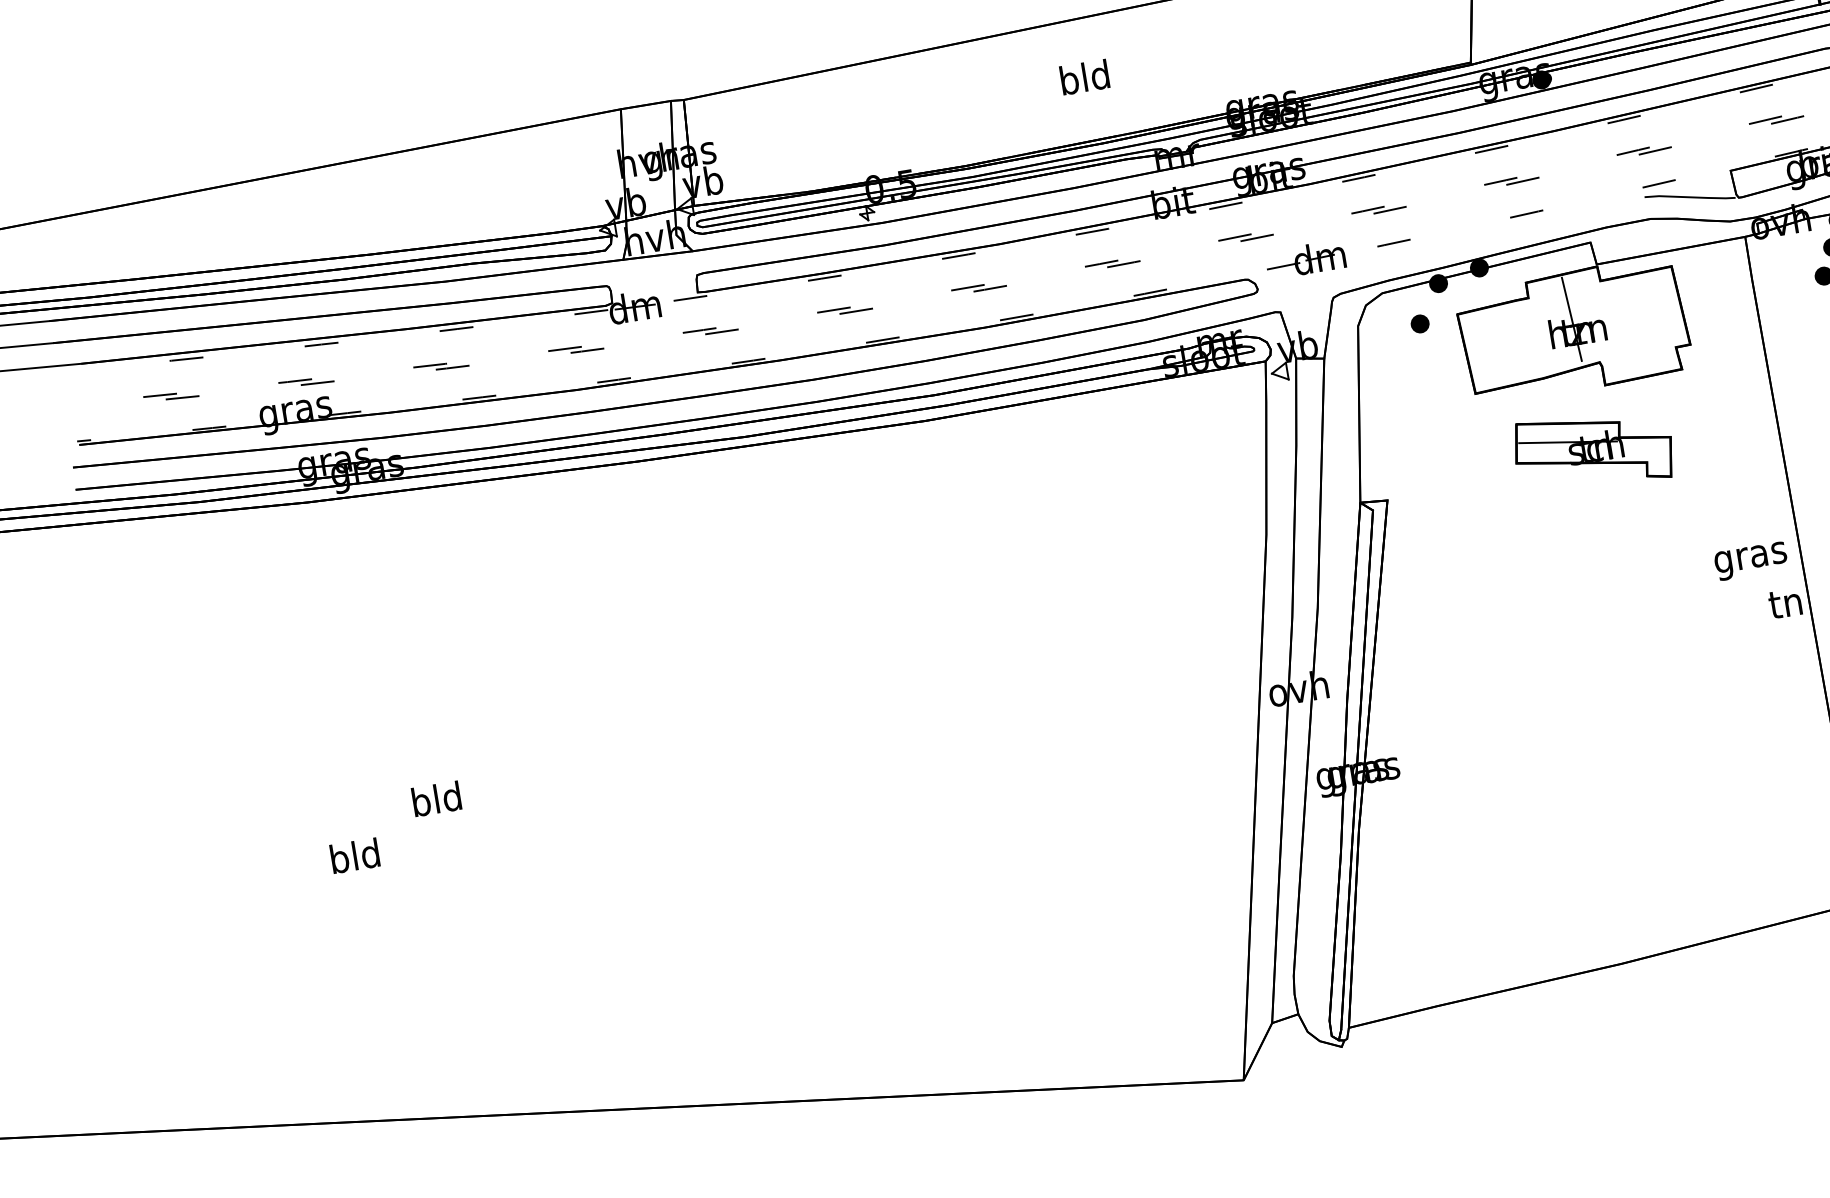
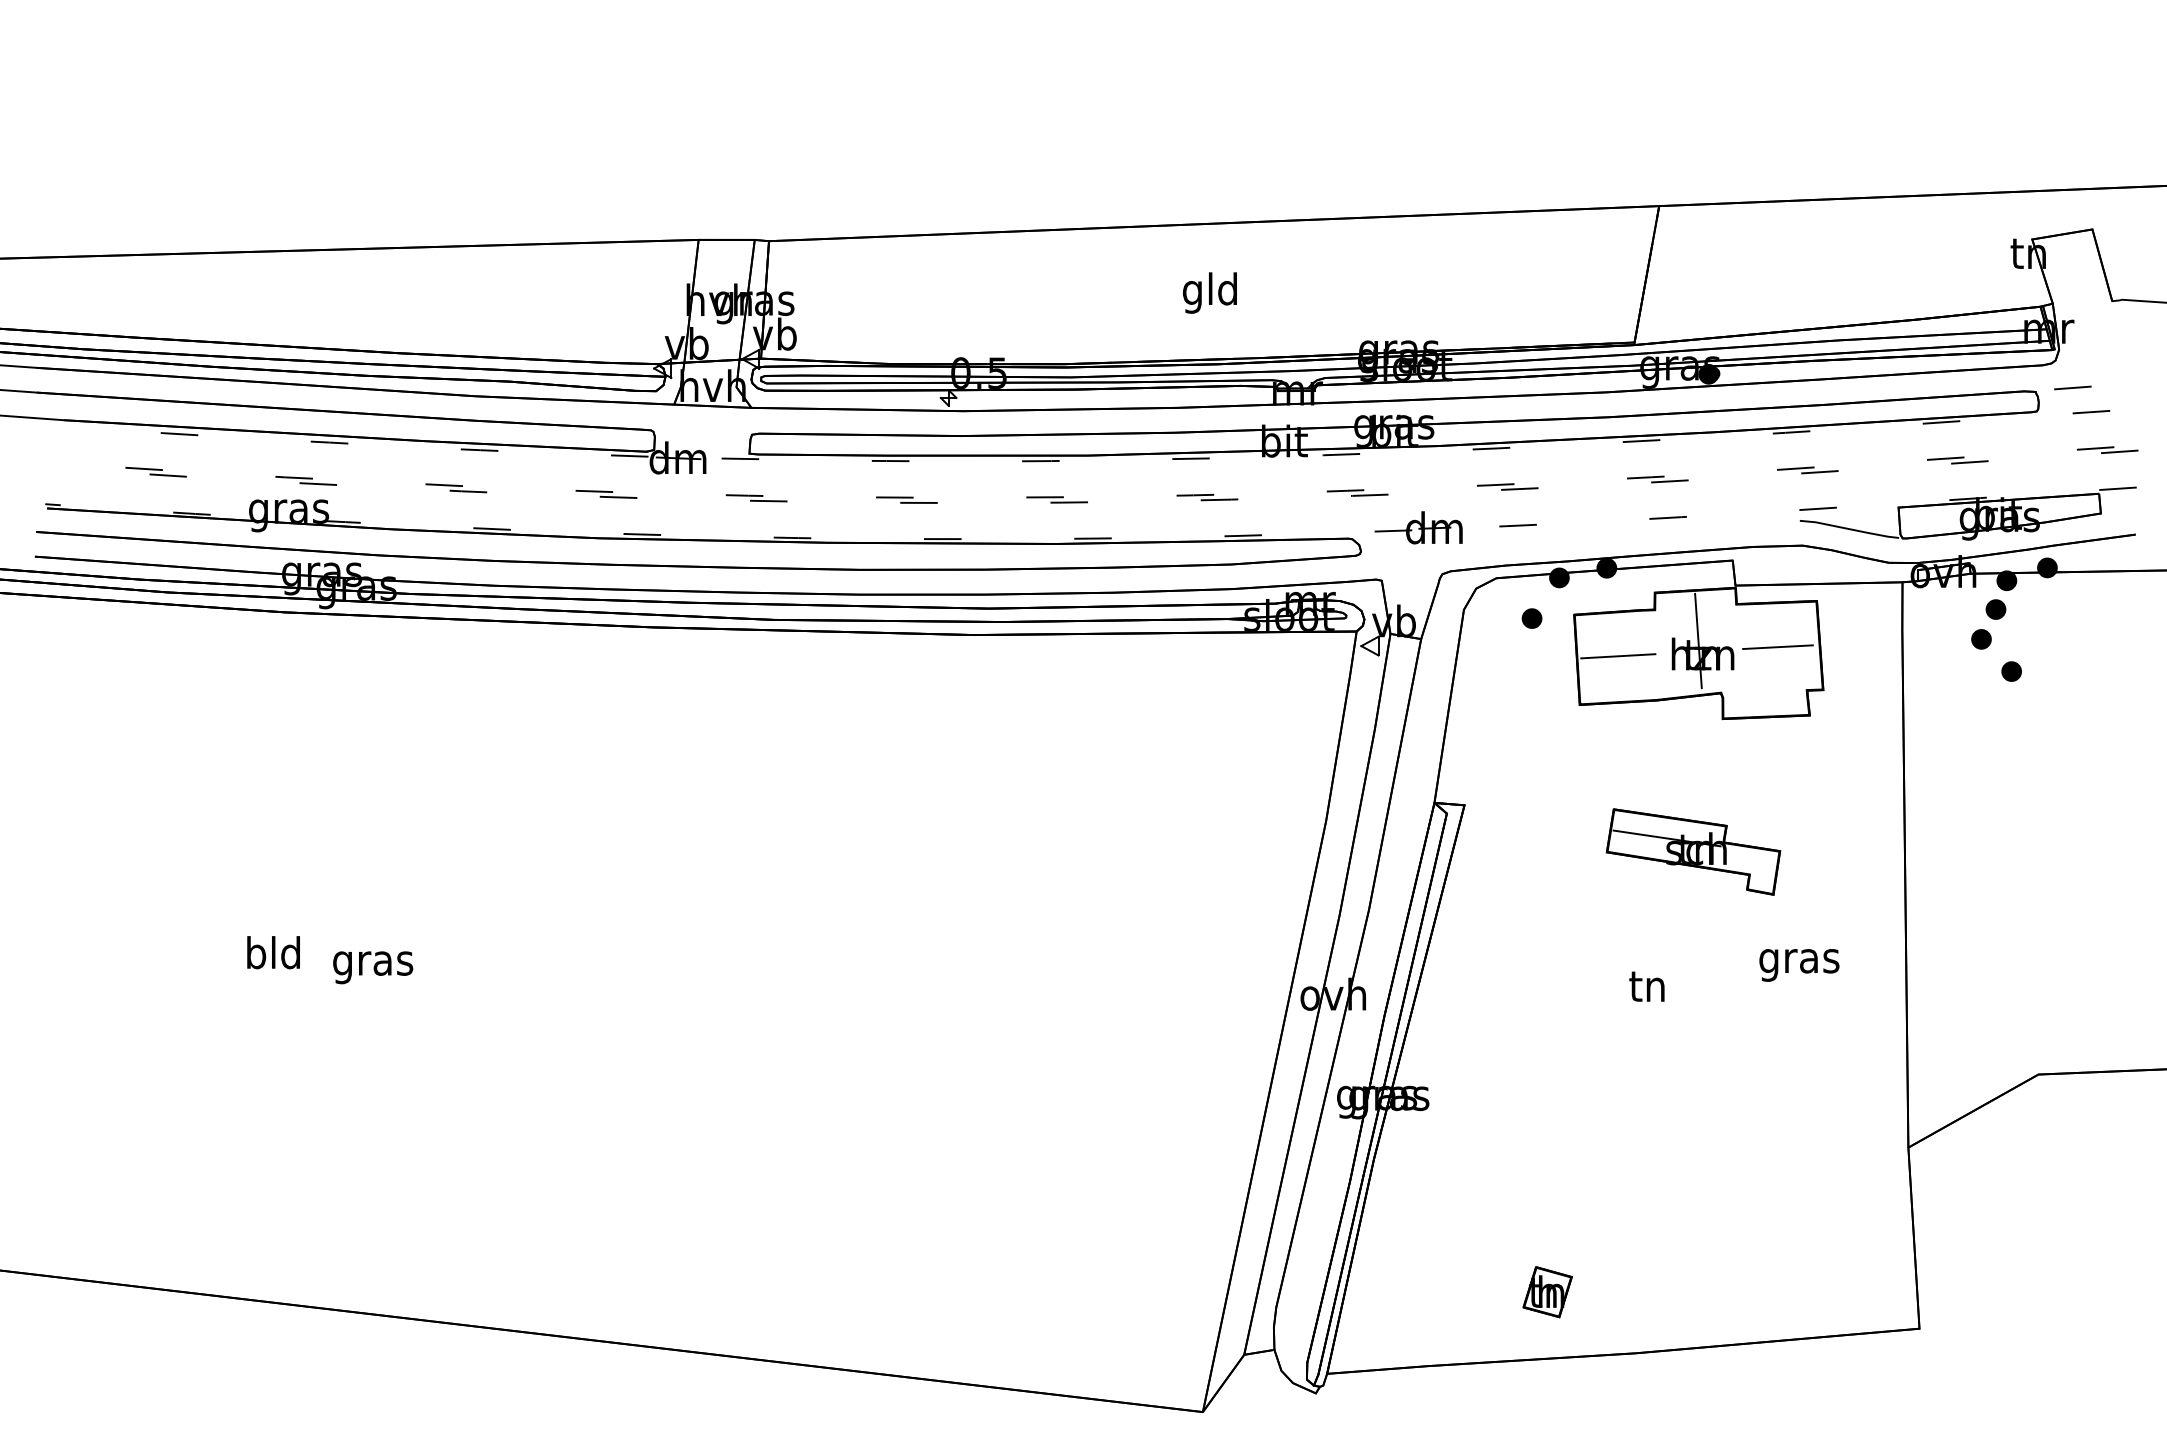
text: (1069, 83) -> (1192, 292), bld -> gld
line: (1643, 313) -> (1777, 647), added
line: (1502, 345) -> (1618, 656), added
part: (1593, 450) -> (1693, 851), moved
text: (1751, 561) -> (1799, 965), moved
text: (1784, 603) -> (1646, 986), moved
text: (437, 802) -> (373, 963), bld -> gras
text: (354, 855) -> (273, 952), moved
part: (1533, 922) -> (1547, 1292), added

